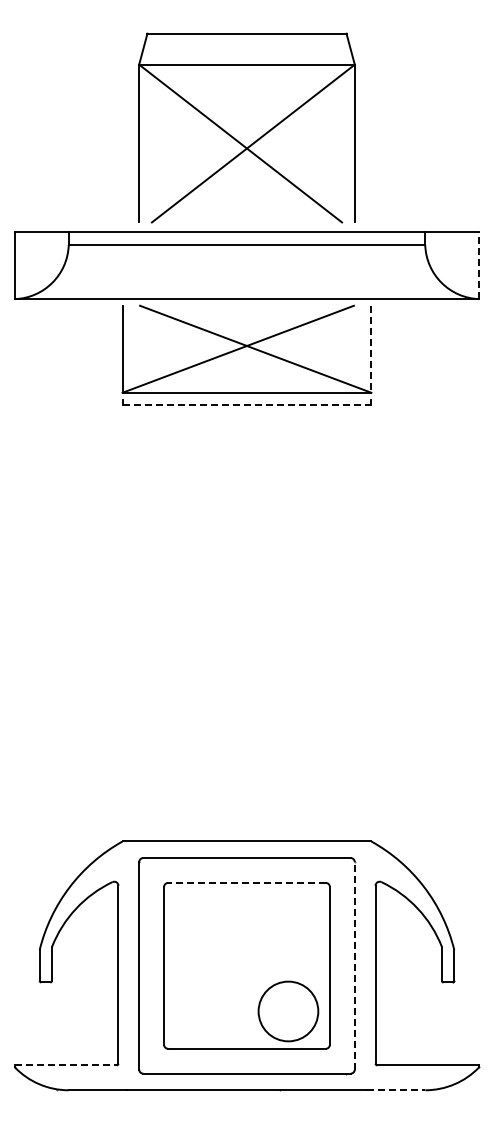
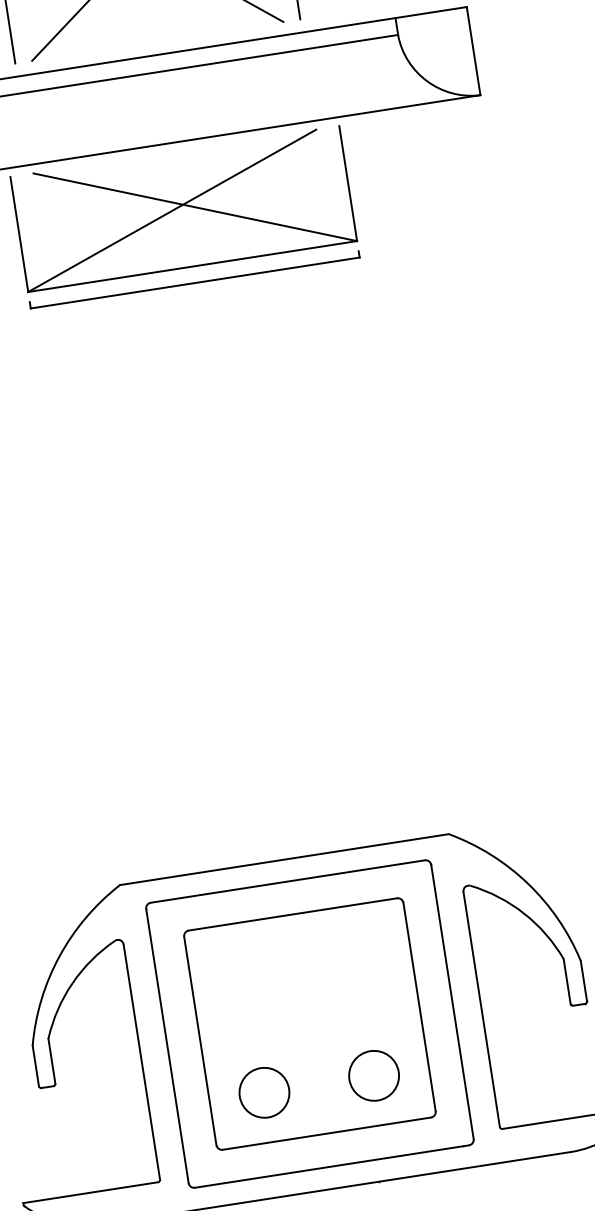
line: (479, 265) -> (473, 50), dashed -> solid
line: (371, 349) -> (348, 183), dashed -> solid
line: (247, 405) -> (195, 283), dashed -> solid
line: (247, 882) -> (293, 913), dashed -> solid
line: (354, 965) -> (451, 1001), dashed -> solid
circle: (205, 1010) -> (264, 1091), added
circle: (288, 1011) -> (374, 1075), size x0.62
line: (66, 1065) -> (91, 1192), dashed -> solid
line: (396, 1090) -> (533, 1158), dashed -> solid

